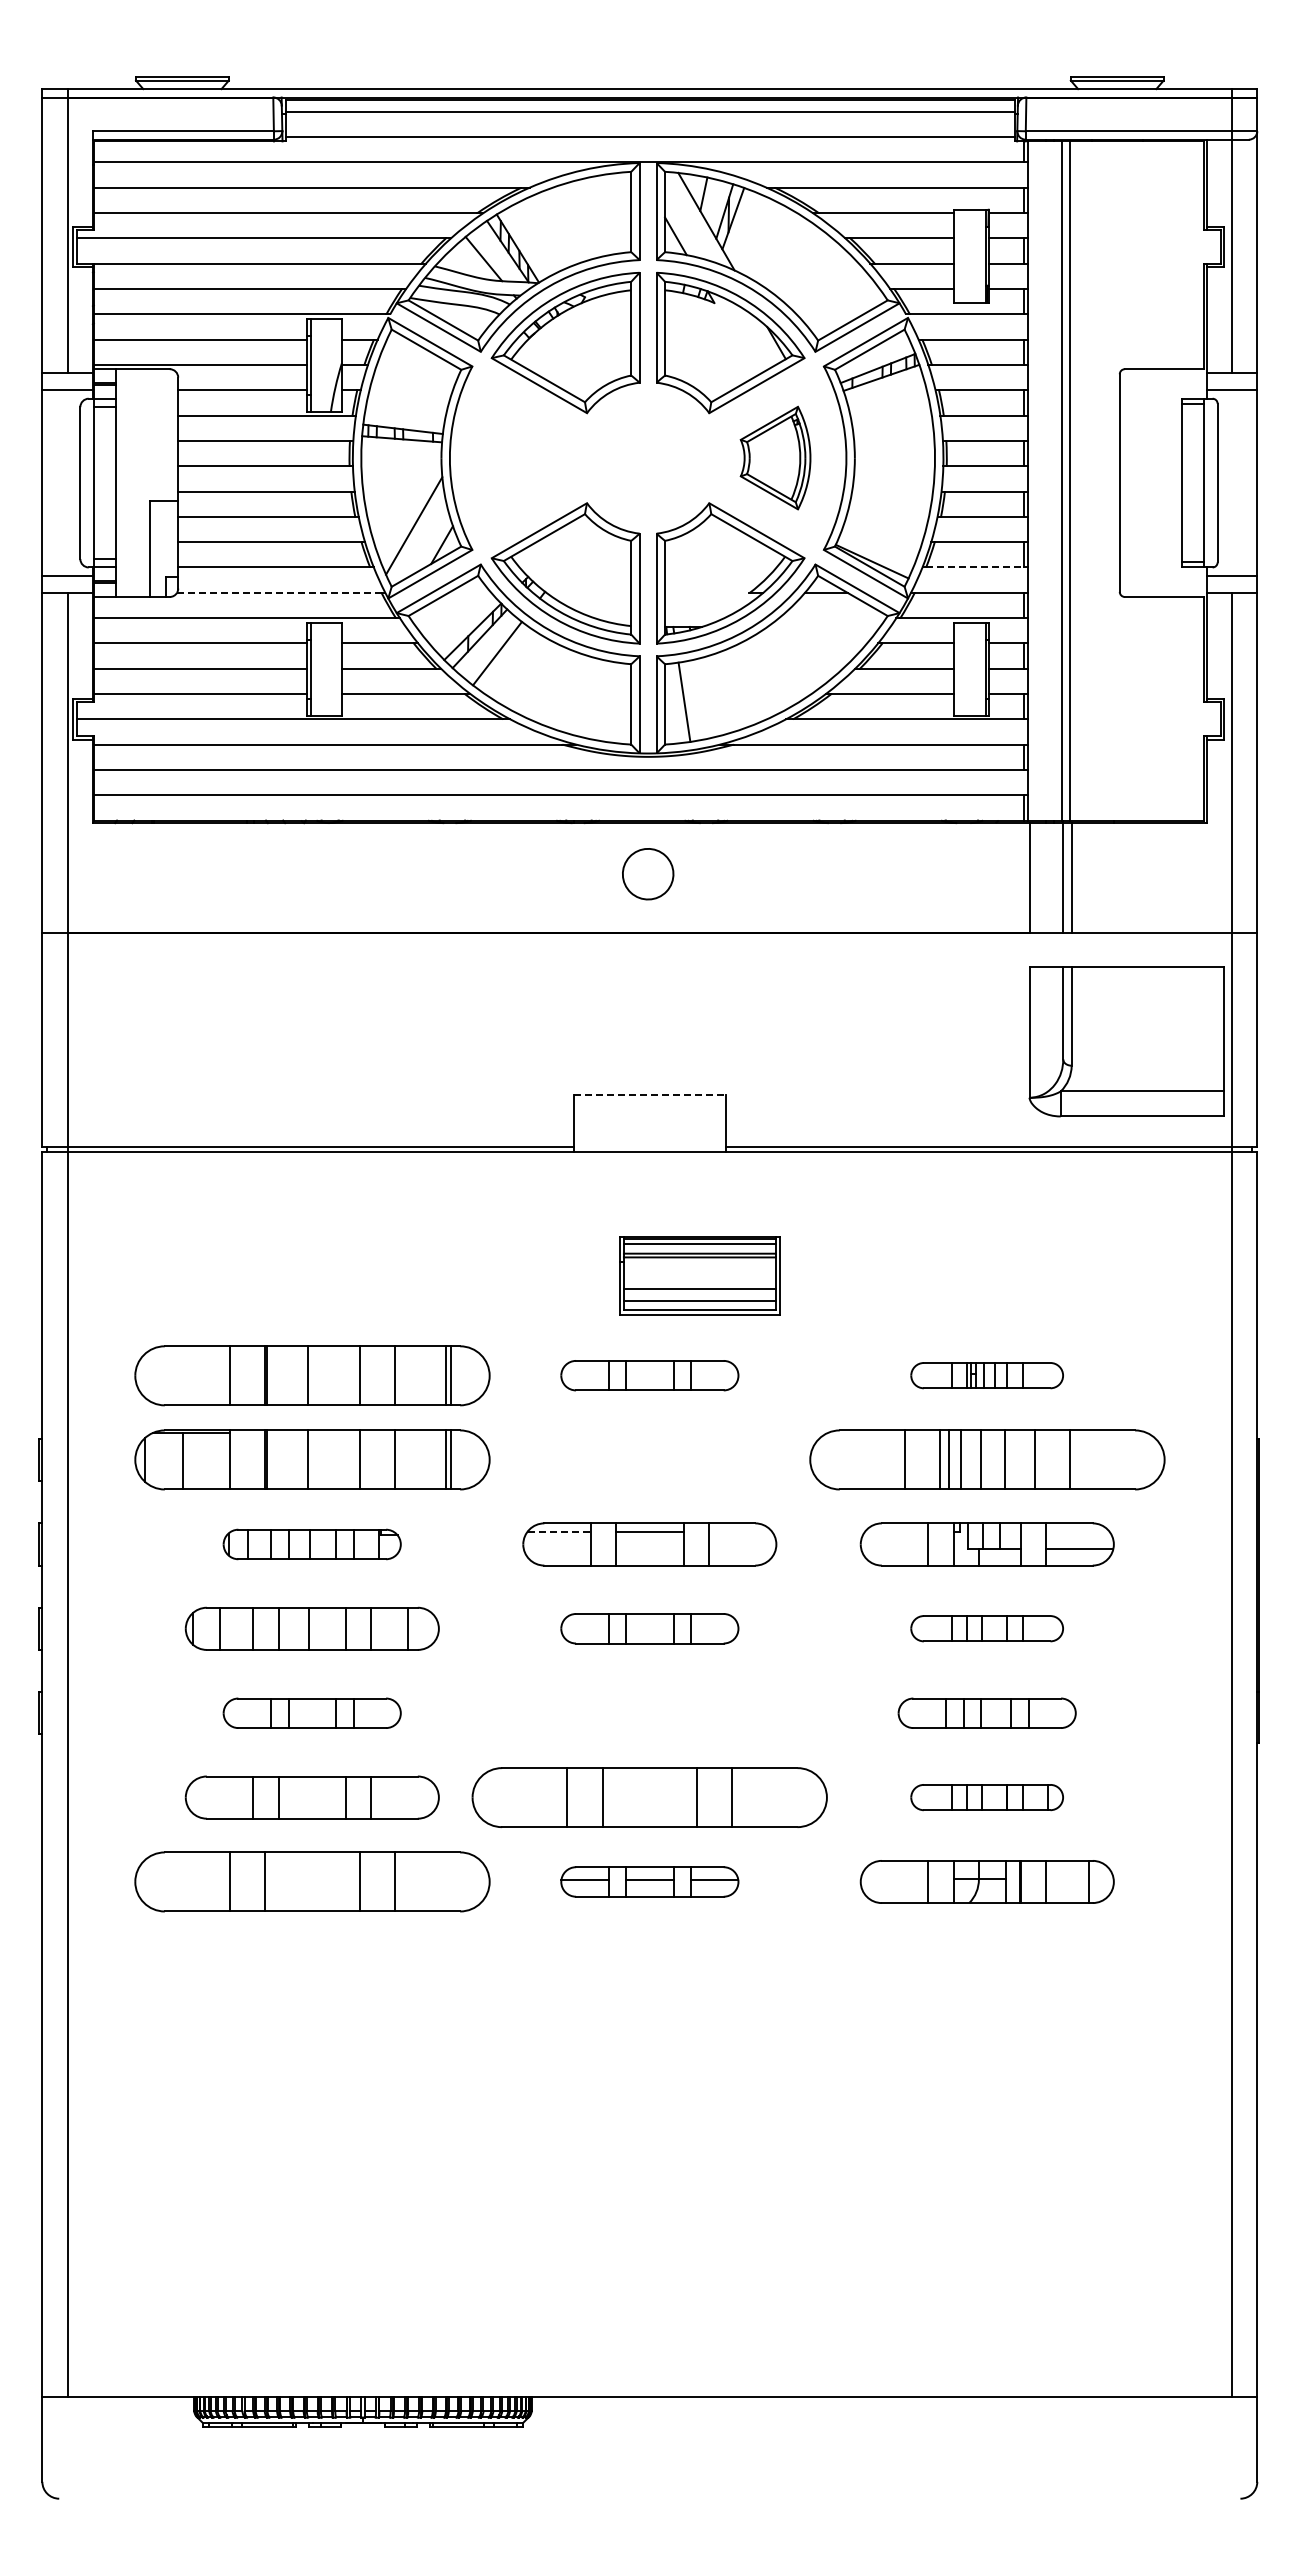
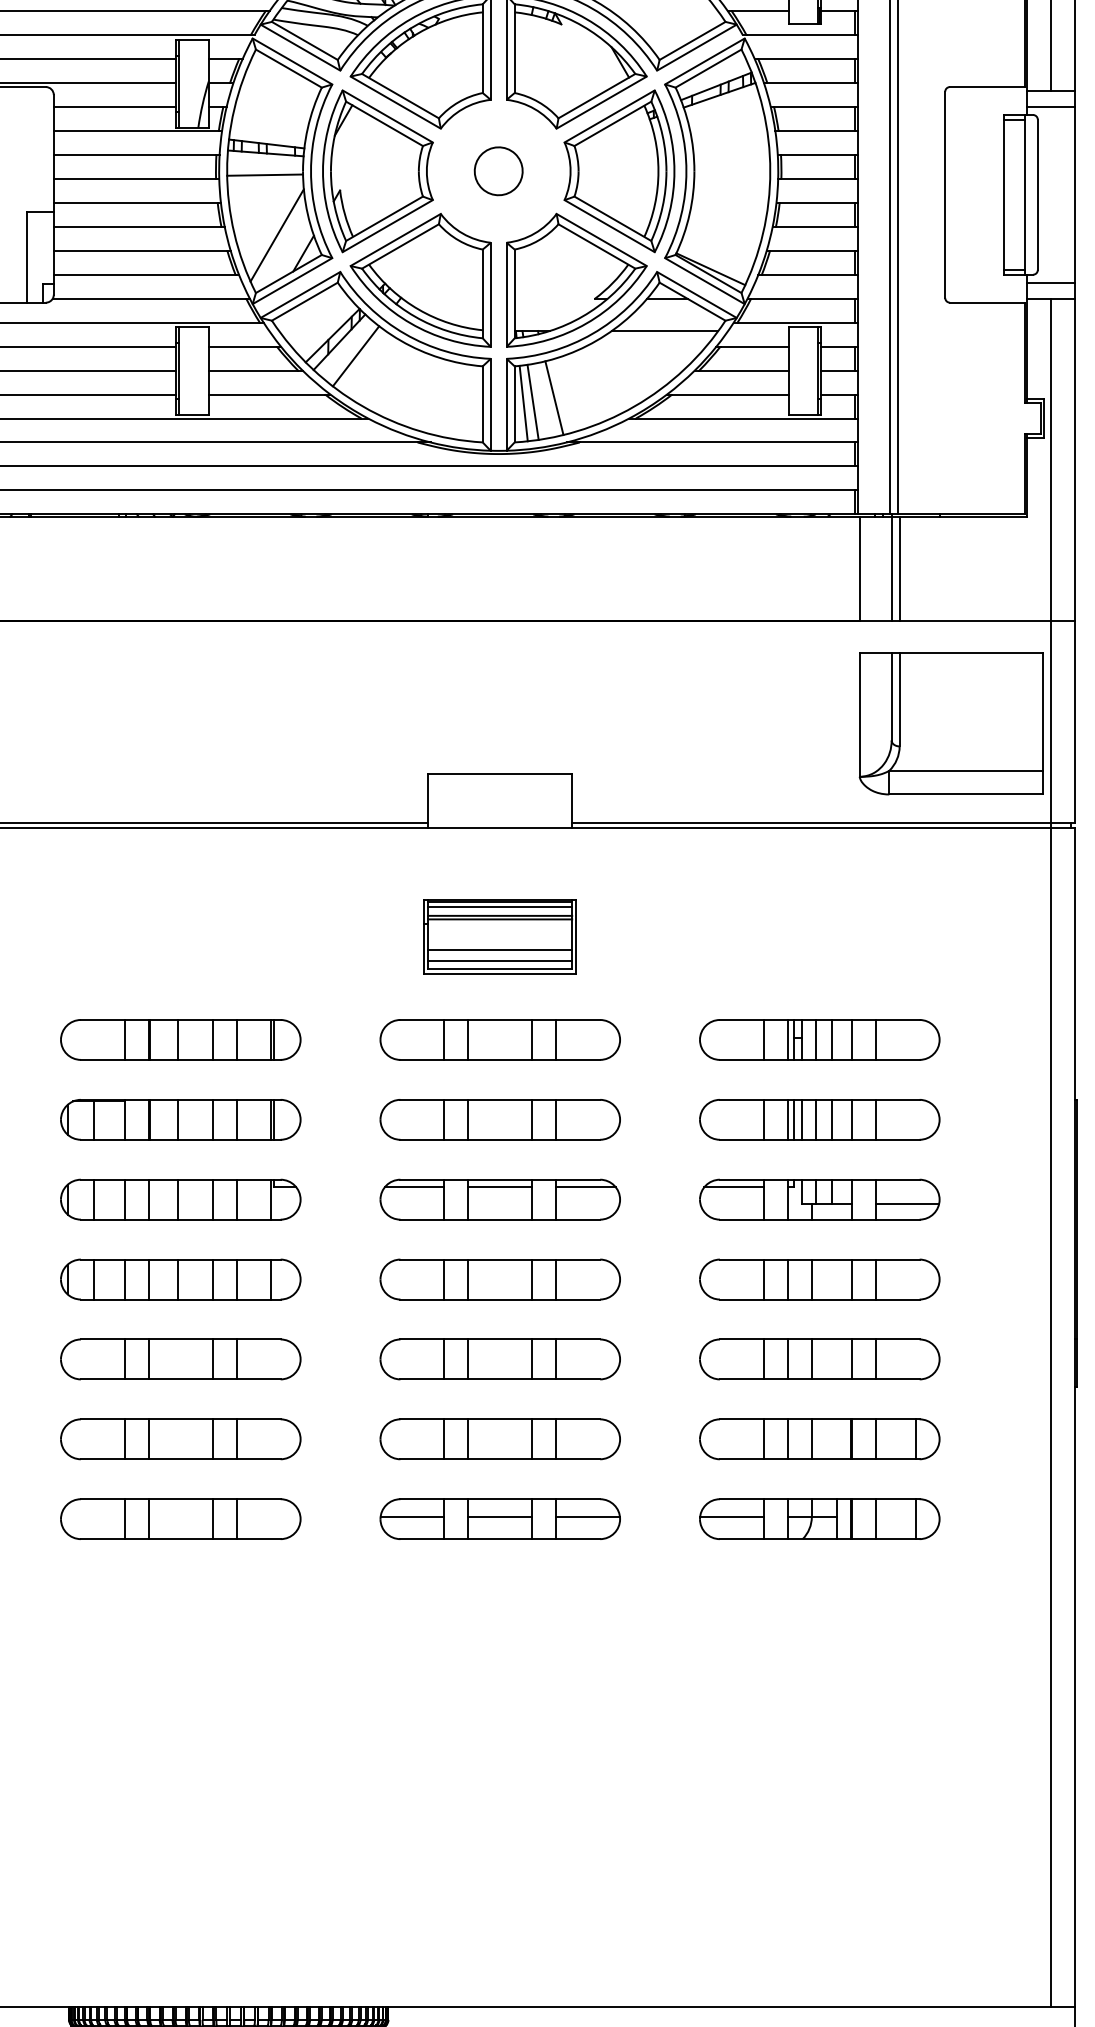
part: (520, 457) -> (377, 170), added
part: (775, 457) -> (619, 170), size x1.67
line: (401, 461) -> (265, 174), added
line: (975, 567) -> (808, 274), dashed -> solid
line: (278, 592) -> (148, 298), dashed -> solid
line: (823, 626) -> (664, 330), added
line: (706, 697) -> (553, 397), added
line: (674, 703) -> (523, 403), added
part: (648, 874) -> (499, 171), moved
line: (649, 1094) -> (499, 773), dashed -> solid
part: (699, 1275) -> (499, 936), moved
part: (311, 1375) -> (180, 1039), size x0.71
part: (649, 1375) -> (499, 1039), size x1.43
part: (986, 1375) -> (819, 1039), size x1.67
part: (311, 1460) -> (180, 1120), size x0.71
part: (649, 1460) -> (499, 1120), added
part: (986, 1460) -> (819, 1120), size x0.71
line: (559, 1531) -> (414, 1187), dashed -> solid
line: (740, 1531) -> (586, 1187), added
line: (896, 1531) -> (733, 1187), added
part: (311, 1544) -> (180, 1199), size x1.43
part: (649, 1628) -> (499, 1279), size x1.43
part: (986, 1628) -> (819, 1279), size x1.67
part: (311, 1713) -> (180, 1359), size x1.43
part: (649, 1713) -> (499, 1359), added
part: (986, 1713) -> (819, 1359), size x1.43
part: (649, 1797) -> (499, 1439), size x0.71
part: (986, 1797) -> (819, 1439), size x1.67
line: (894, 1879) -> (731, 1516), added
part: (311, 1881) -> (180, 1518), size x0.71
part: (649, 1881) -> (499, 1518), size x1.43

